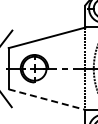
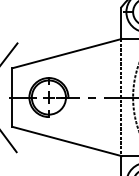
line: (47, 99) -> (67, 141), dashed -> solid

